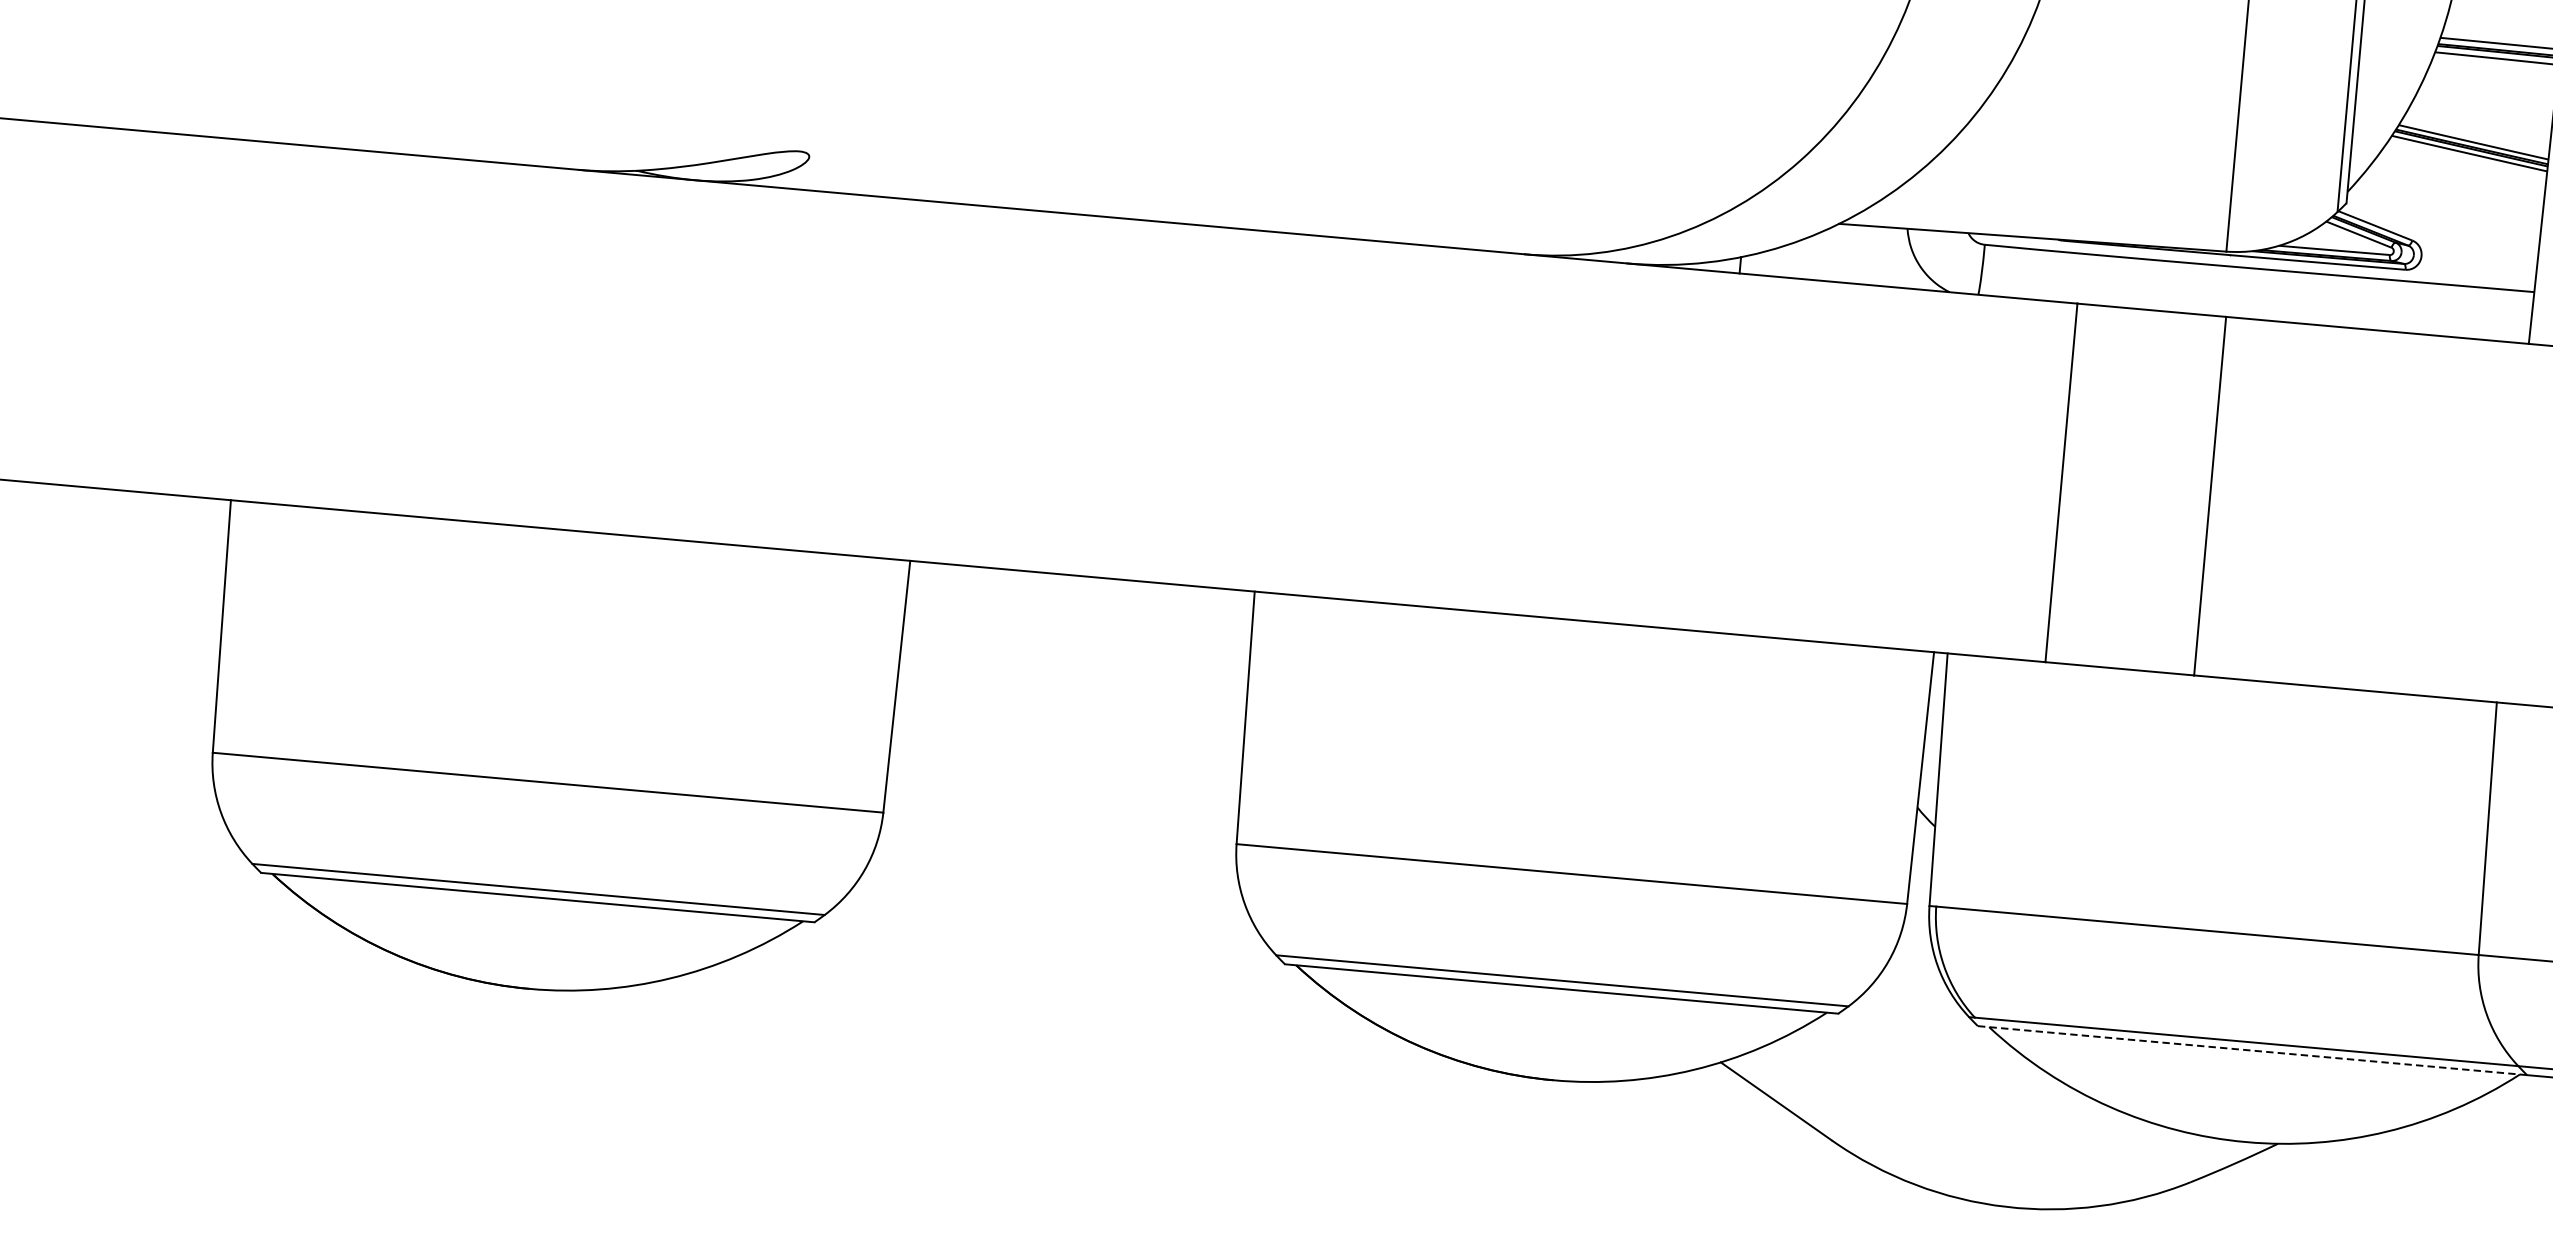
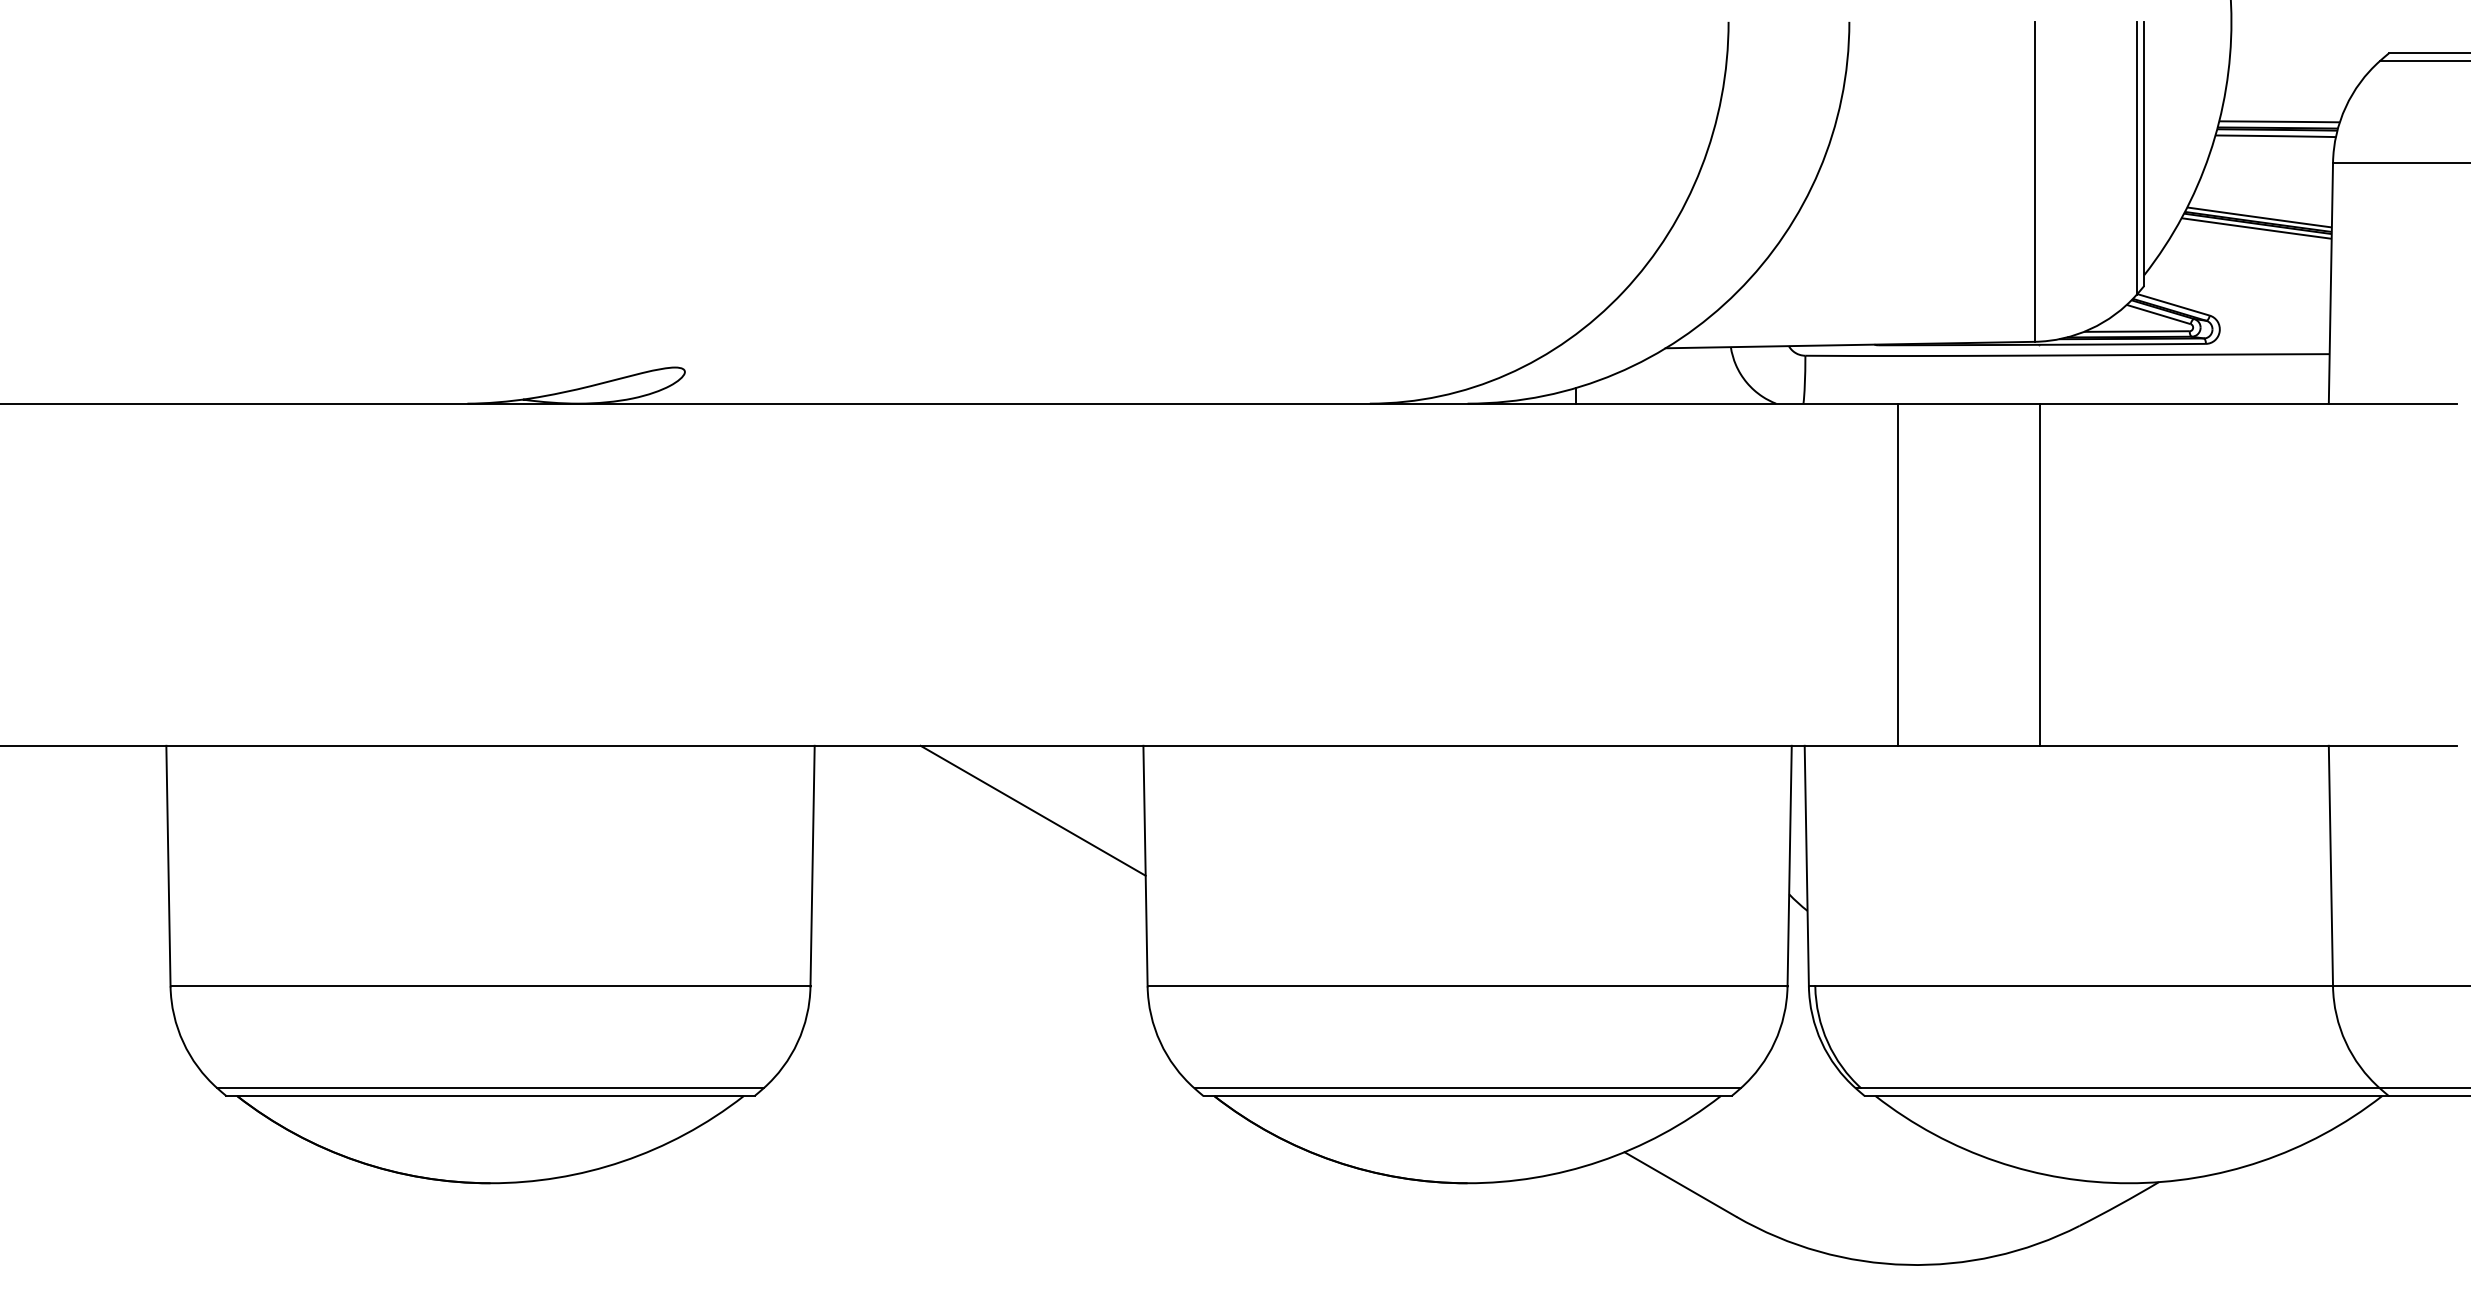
line: (1132, 648) -> (1032, 810), added
line: (2252, 1050) -> (2126, 1096), dashed -> solid

